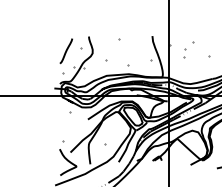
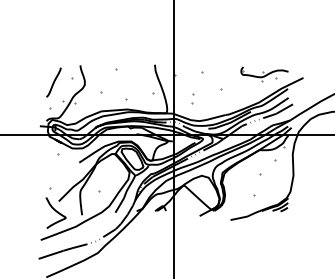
part: (184, 52) -> (192, 98), moved

